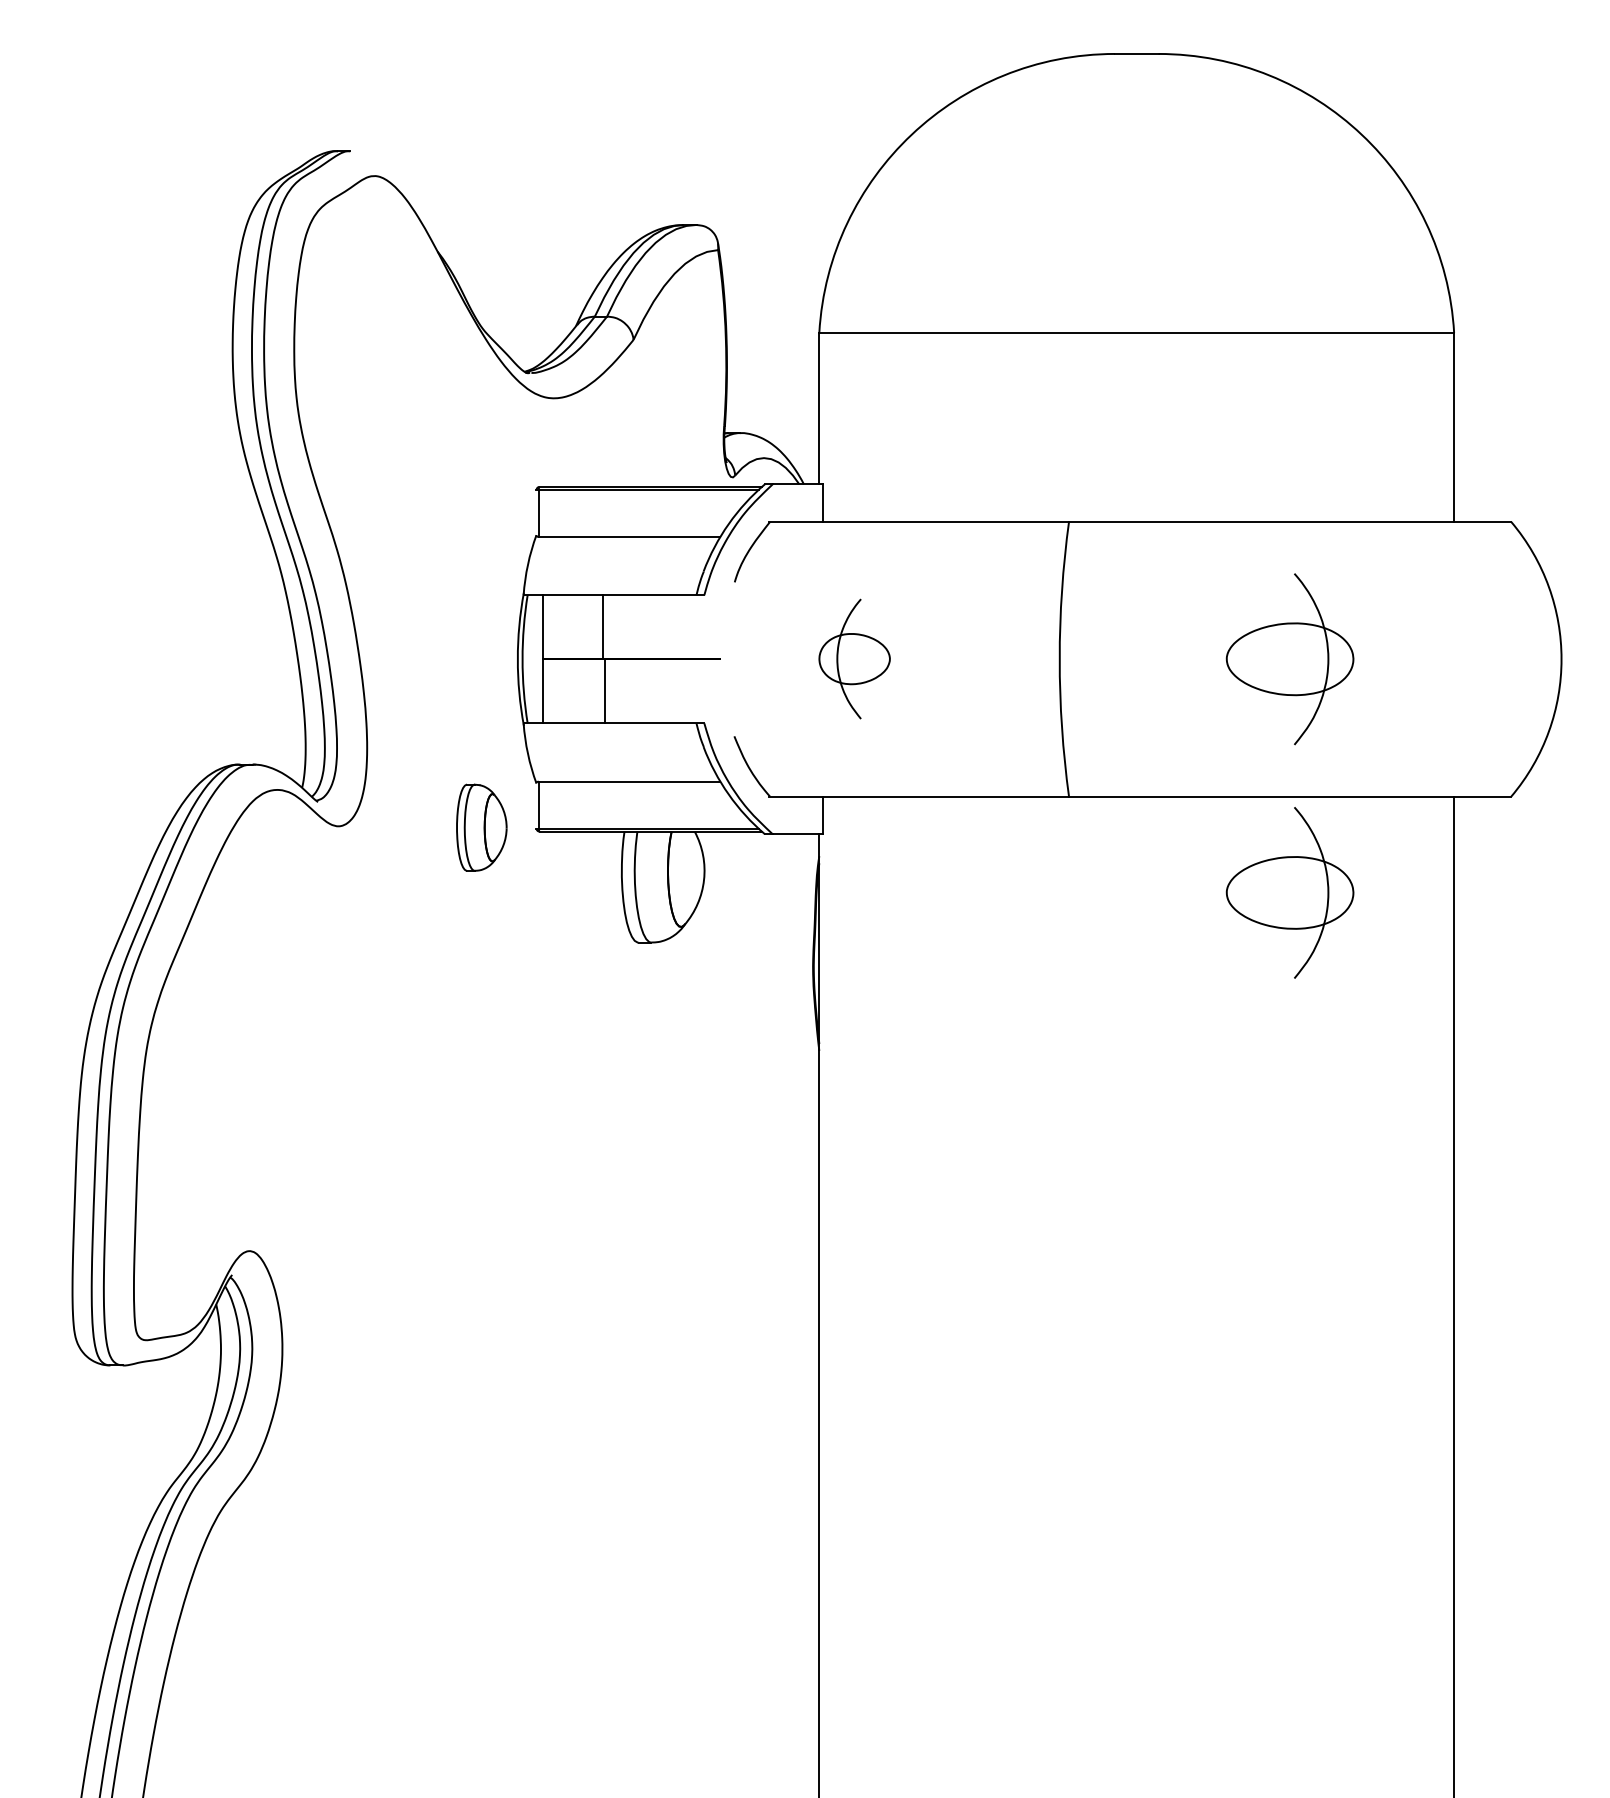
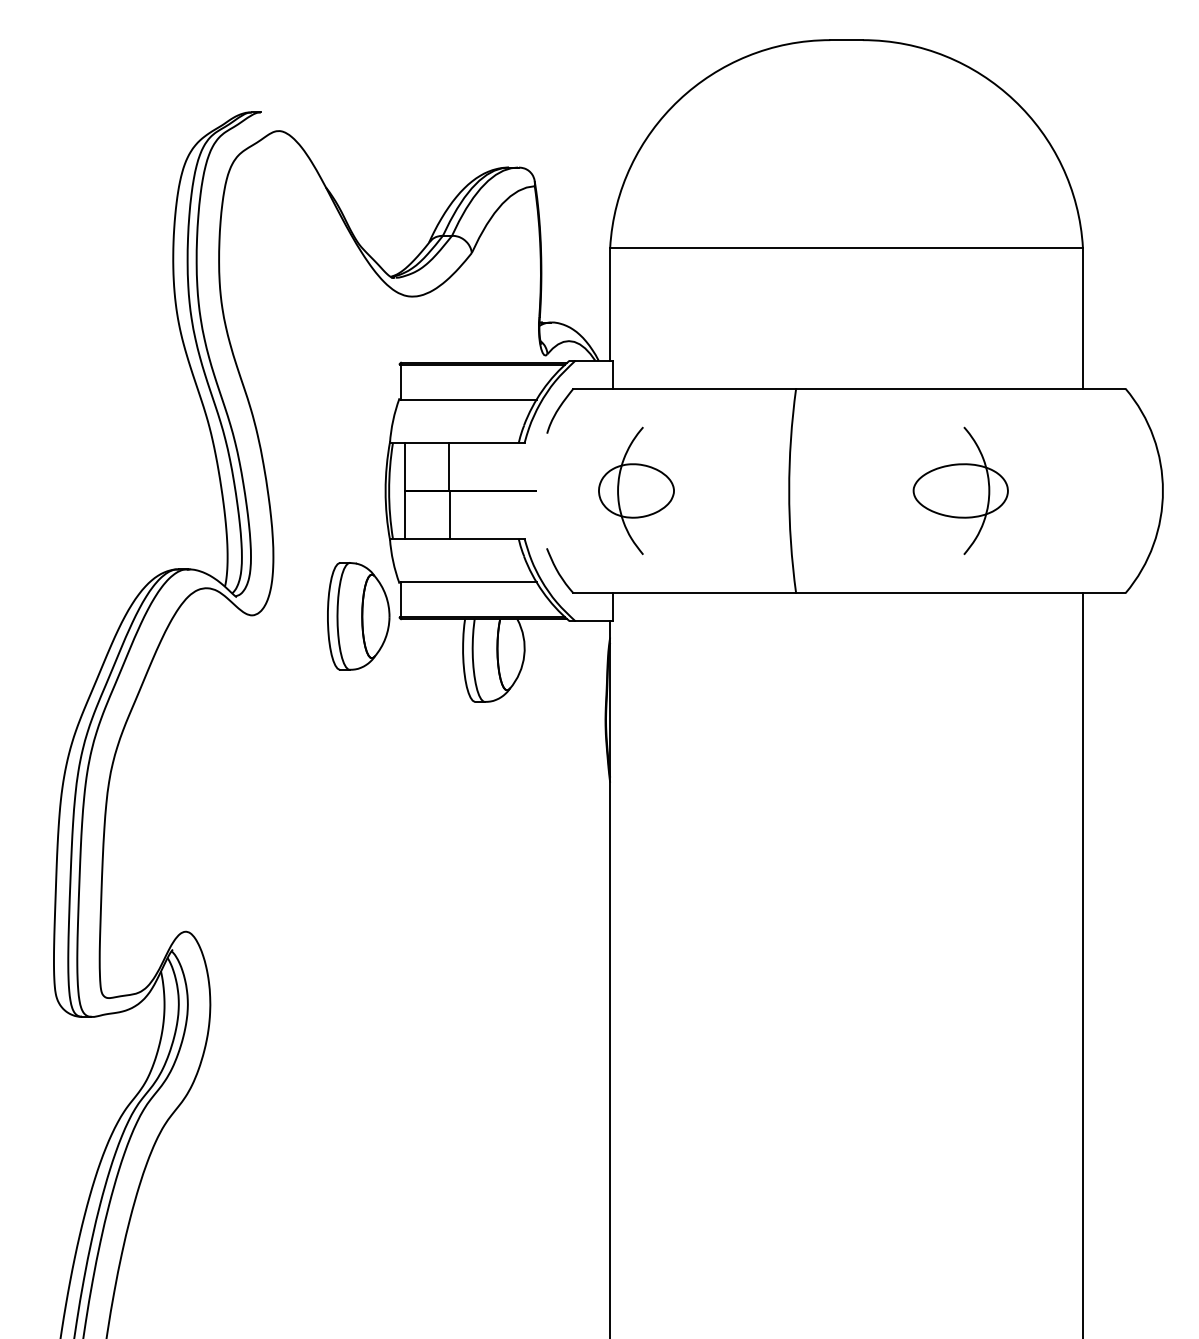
part: (854, 658) -> (636, 490), size x1.43
part: (481, 827) -> (358, 616), size x1.67
part: (1289, 892) -> (960, 664), removed

